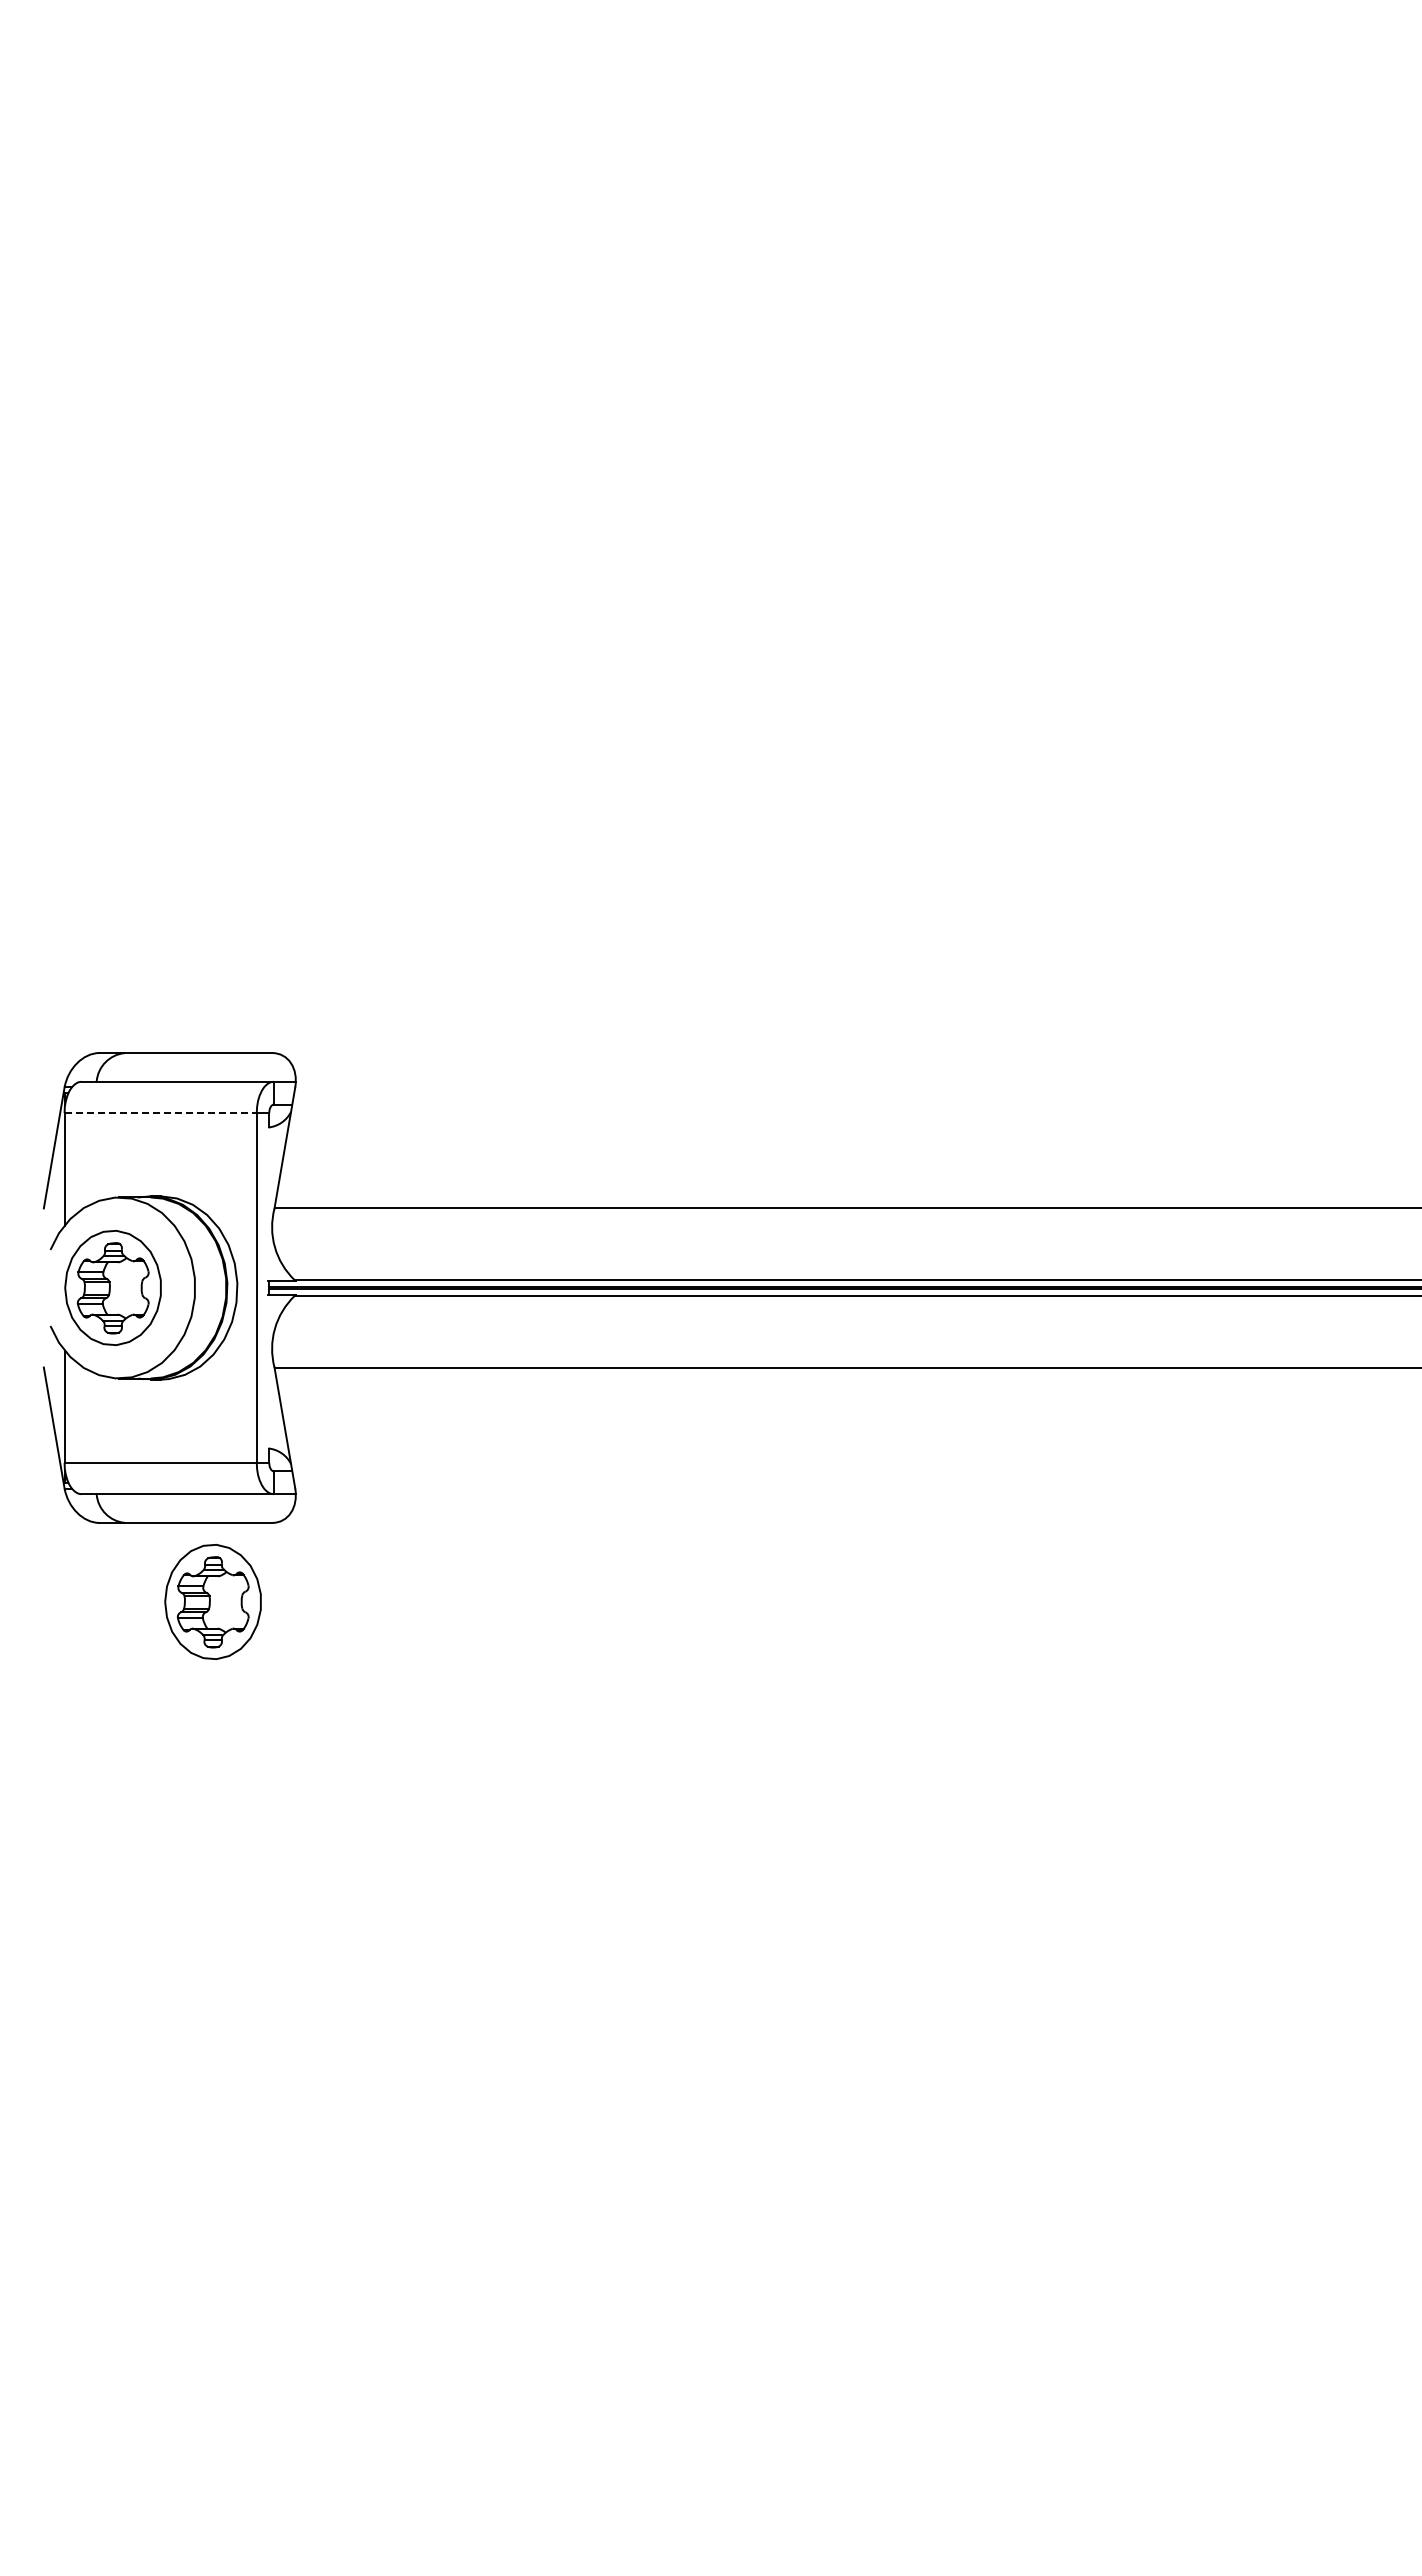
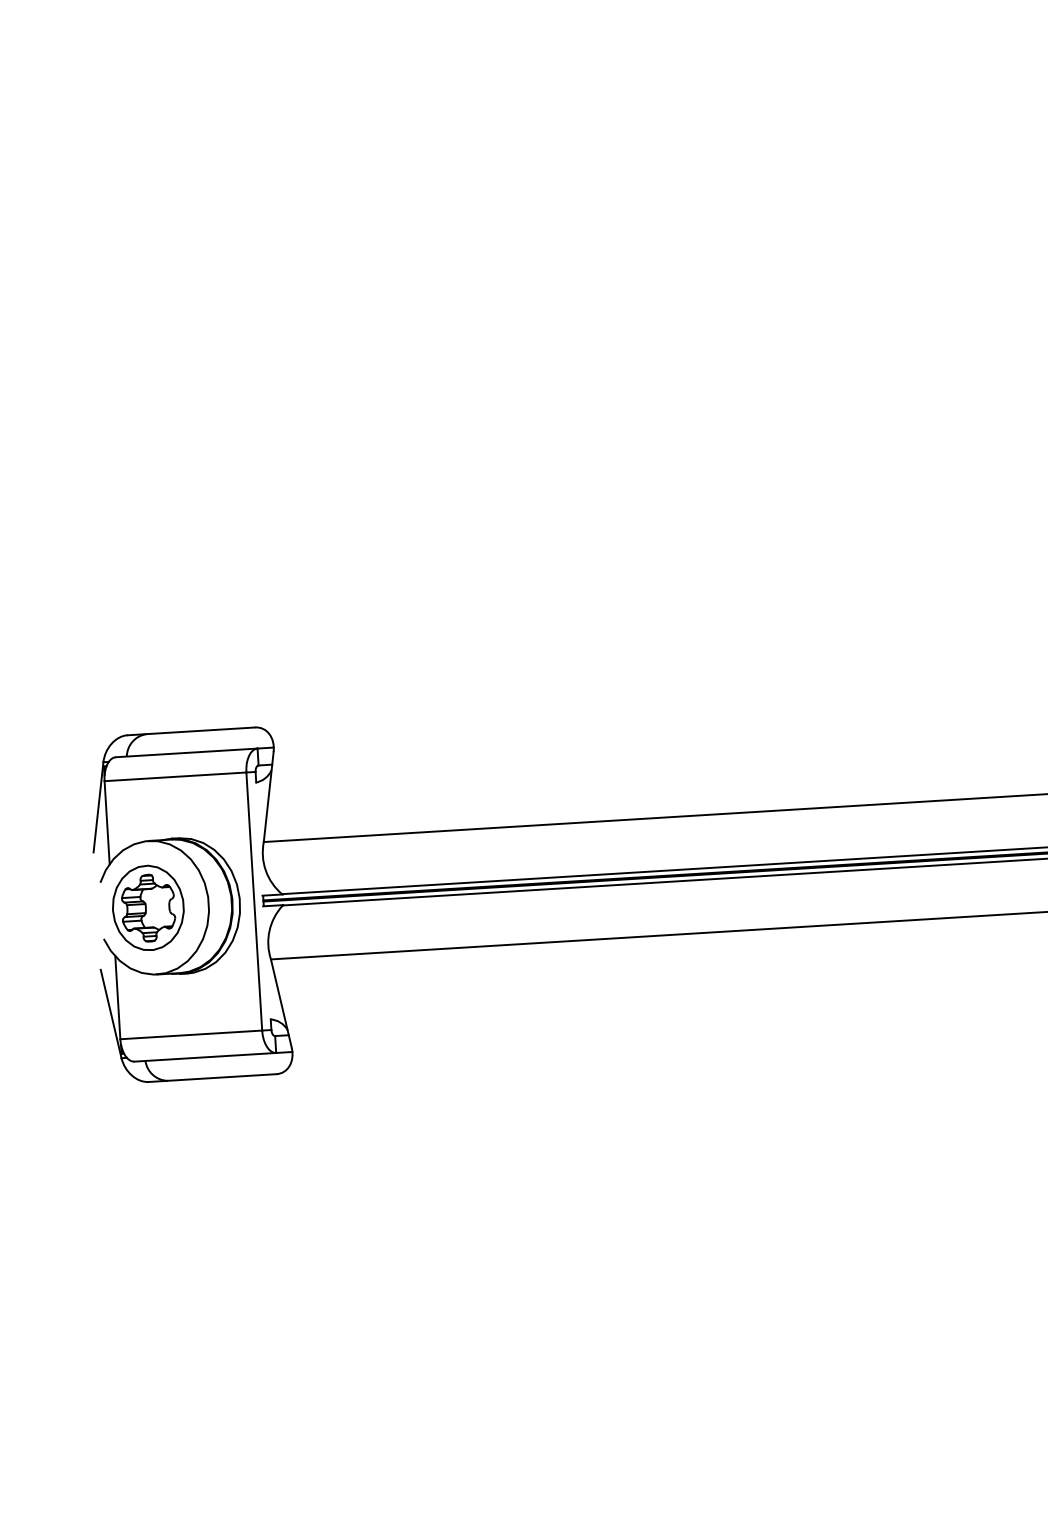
line: (161, 1113) -> (176, 777), dashed -> solid
part: (212, 1601) -> (235, 1134), removed

